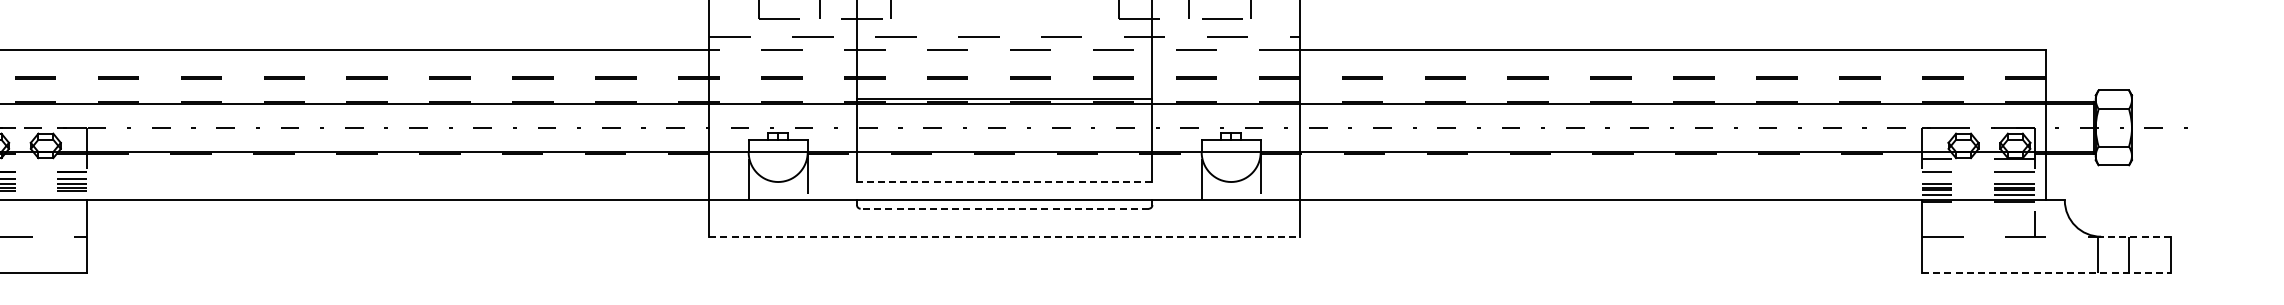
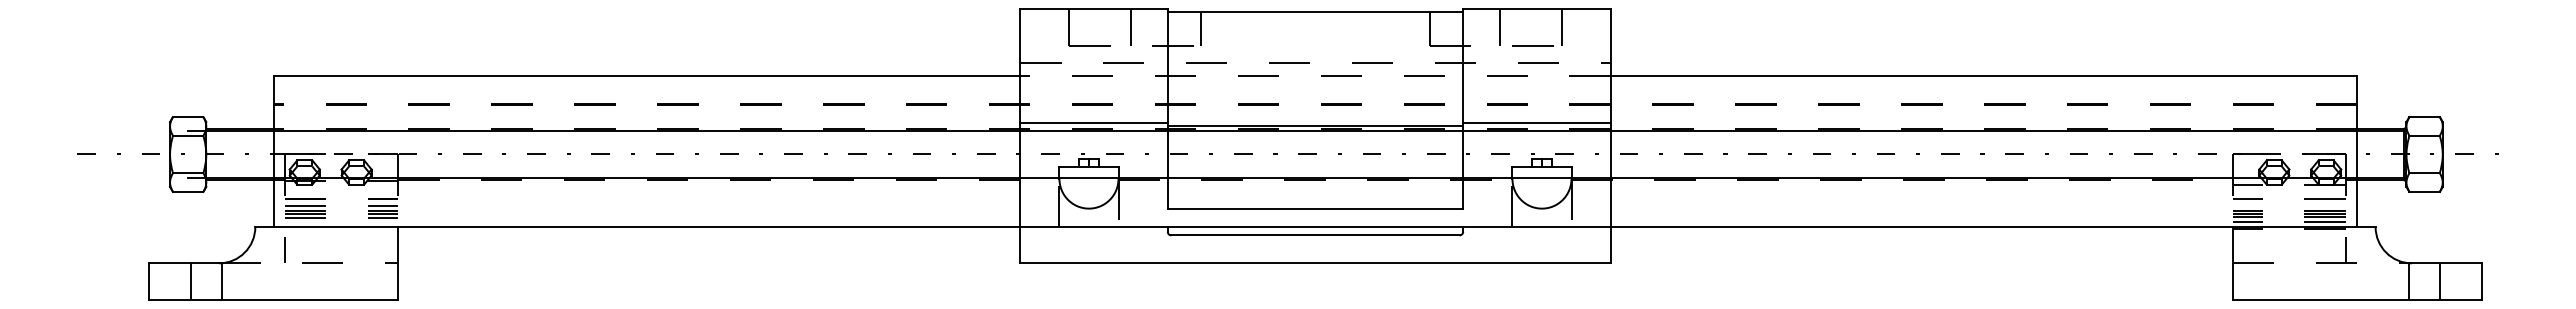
line: (782, 95) -> (1093, 122), added
line: (1225, 95) -> (1536, 122), added
line: (1004, 181) -> (1315, 208), dashed -> solid
line: (1003, 208) -> (1314, 235), dashed -> solid
line: (1004, 236) -> (1315, 263), dashed -> solid
line: (2135, 236) -> (2446, 263), dashed -> solid
line: (2046, 272) -> (2357, 299), dashed -> solid

